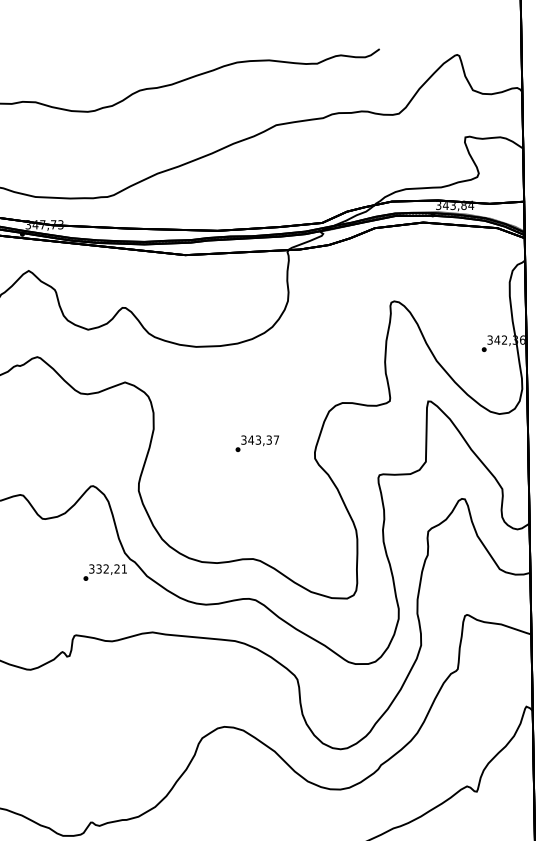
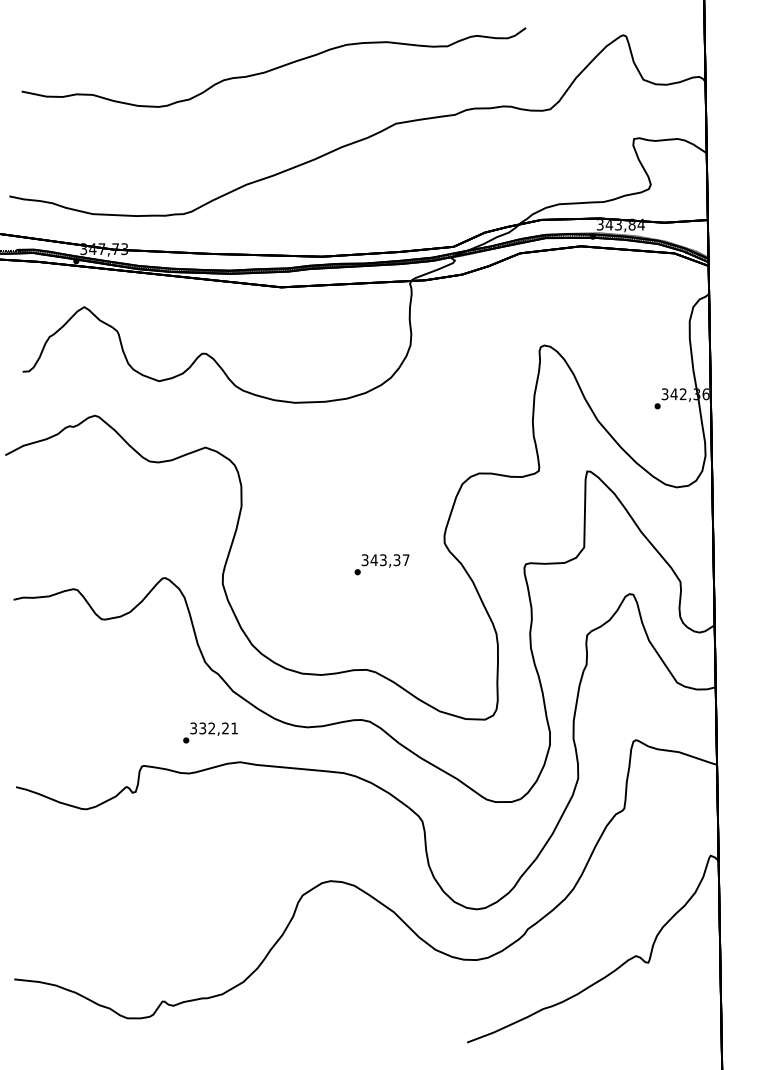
text: (256, 443) -> (381, 564), moved
text: (105, 572) -> (210, 732), moved

